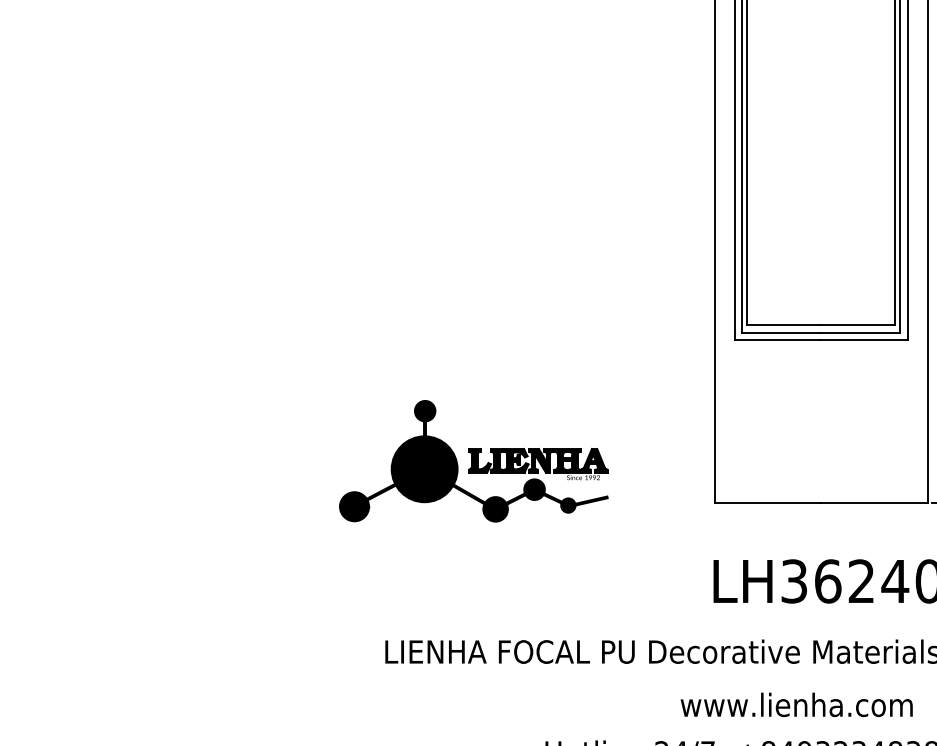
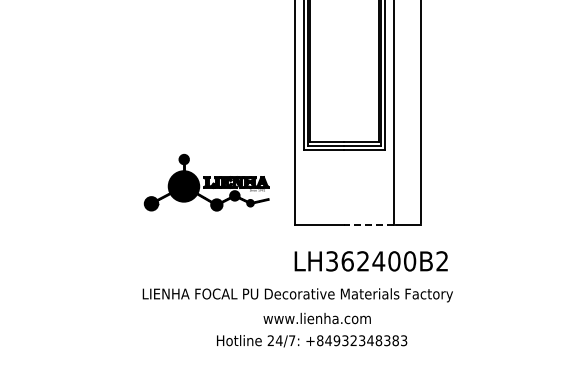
part: (473, 460) -> (206, 182), moved
line: (875, 501) -> (369, 224), solid -> dashed
text: (795, 704) -> (316, 318), moved

